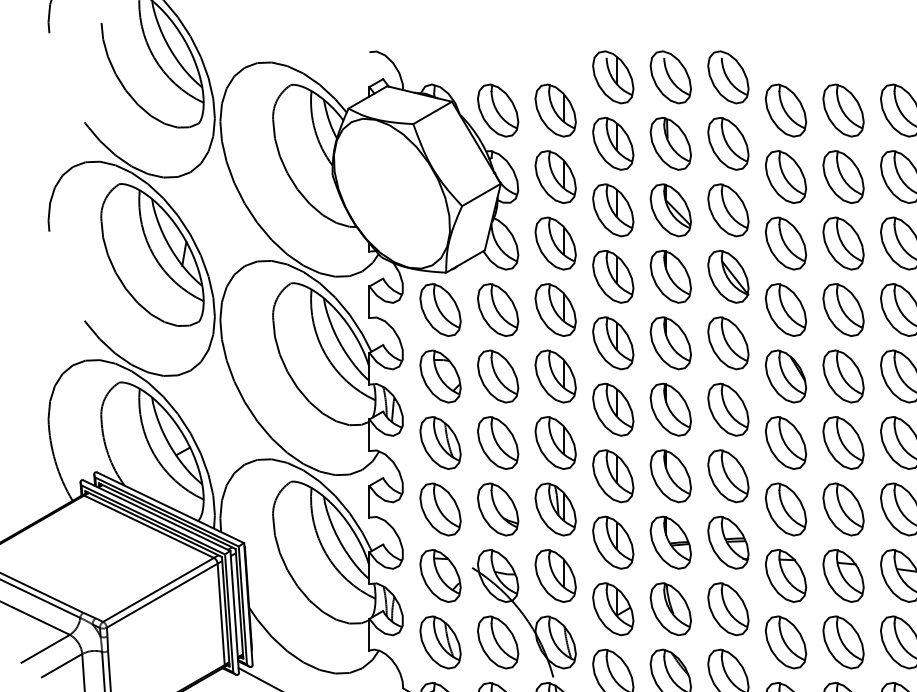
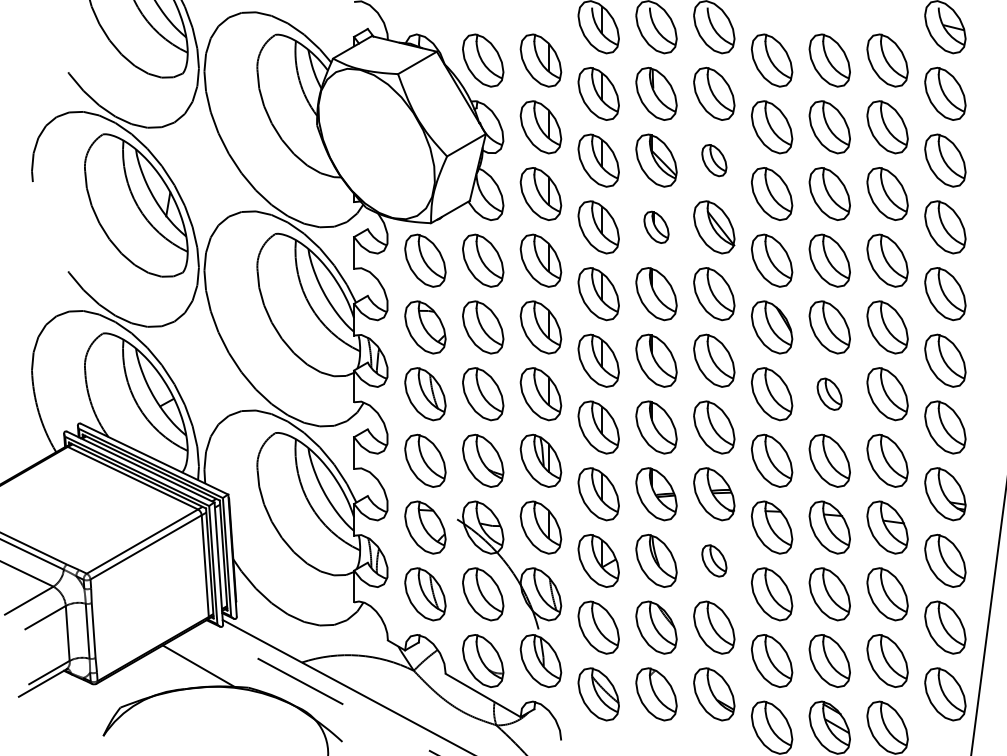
part: (728, 210) -> (714, 160), size x0.6
part: (670, 276) -> (656, 227), size x0.6
part: (843, 443) -> (829, 394), size x0.6
part: (728, 608) -> (714, 560), size x0.6

